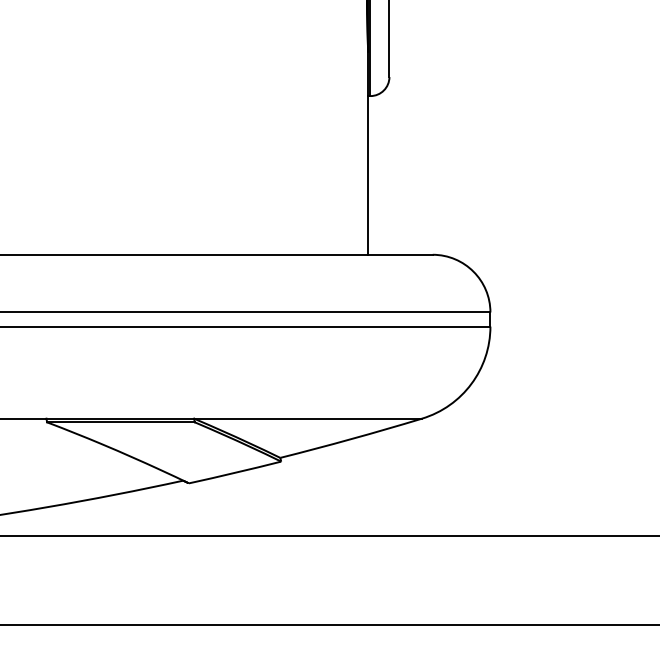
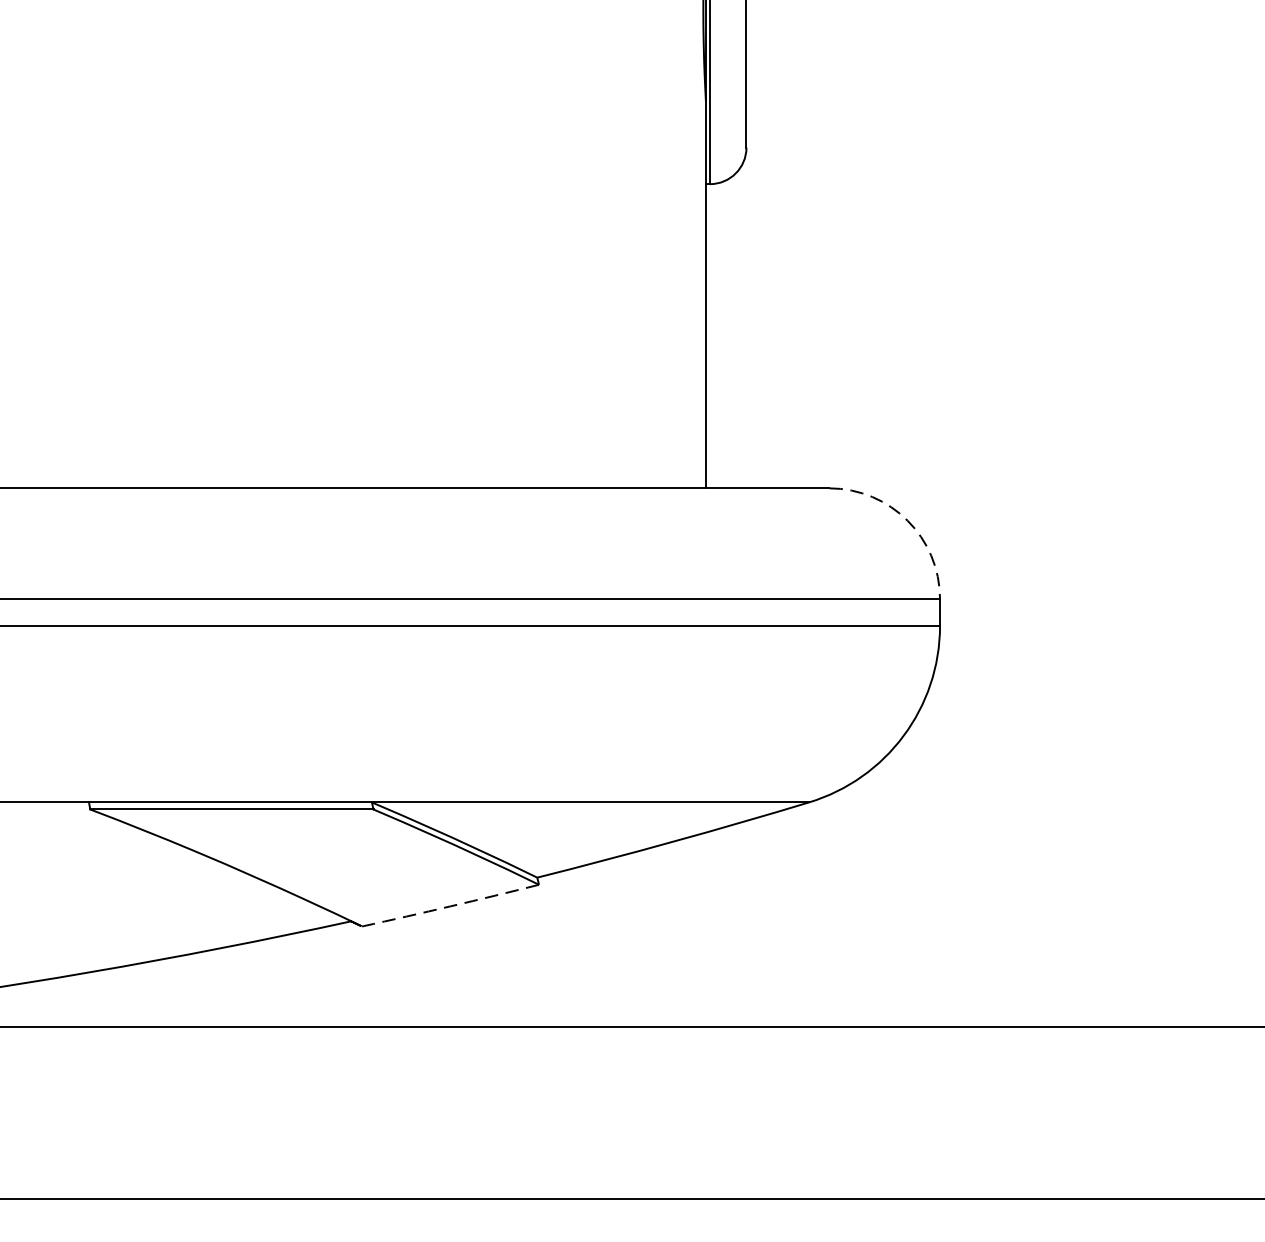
arc: (473, 271) -> (907, 520), solid -> dashed
arc: (235, 472) -> (451, 905), solid -> dashed

